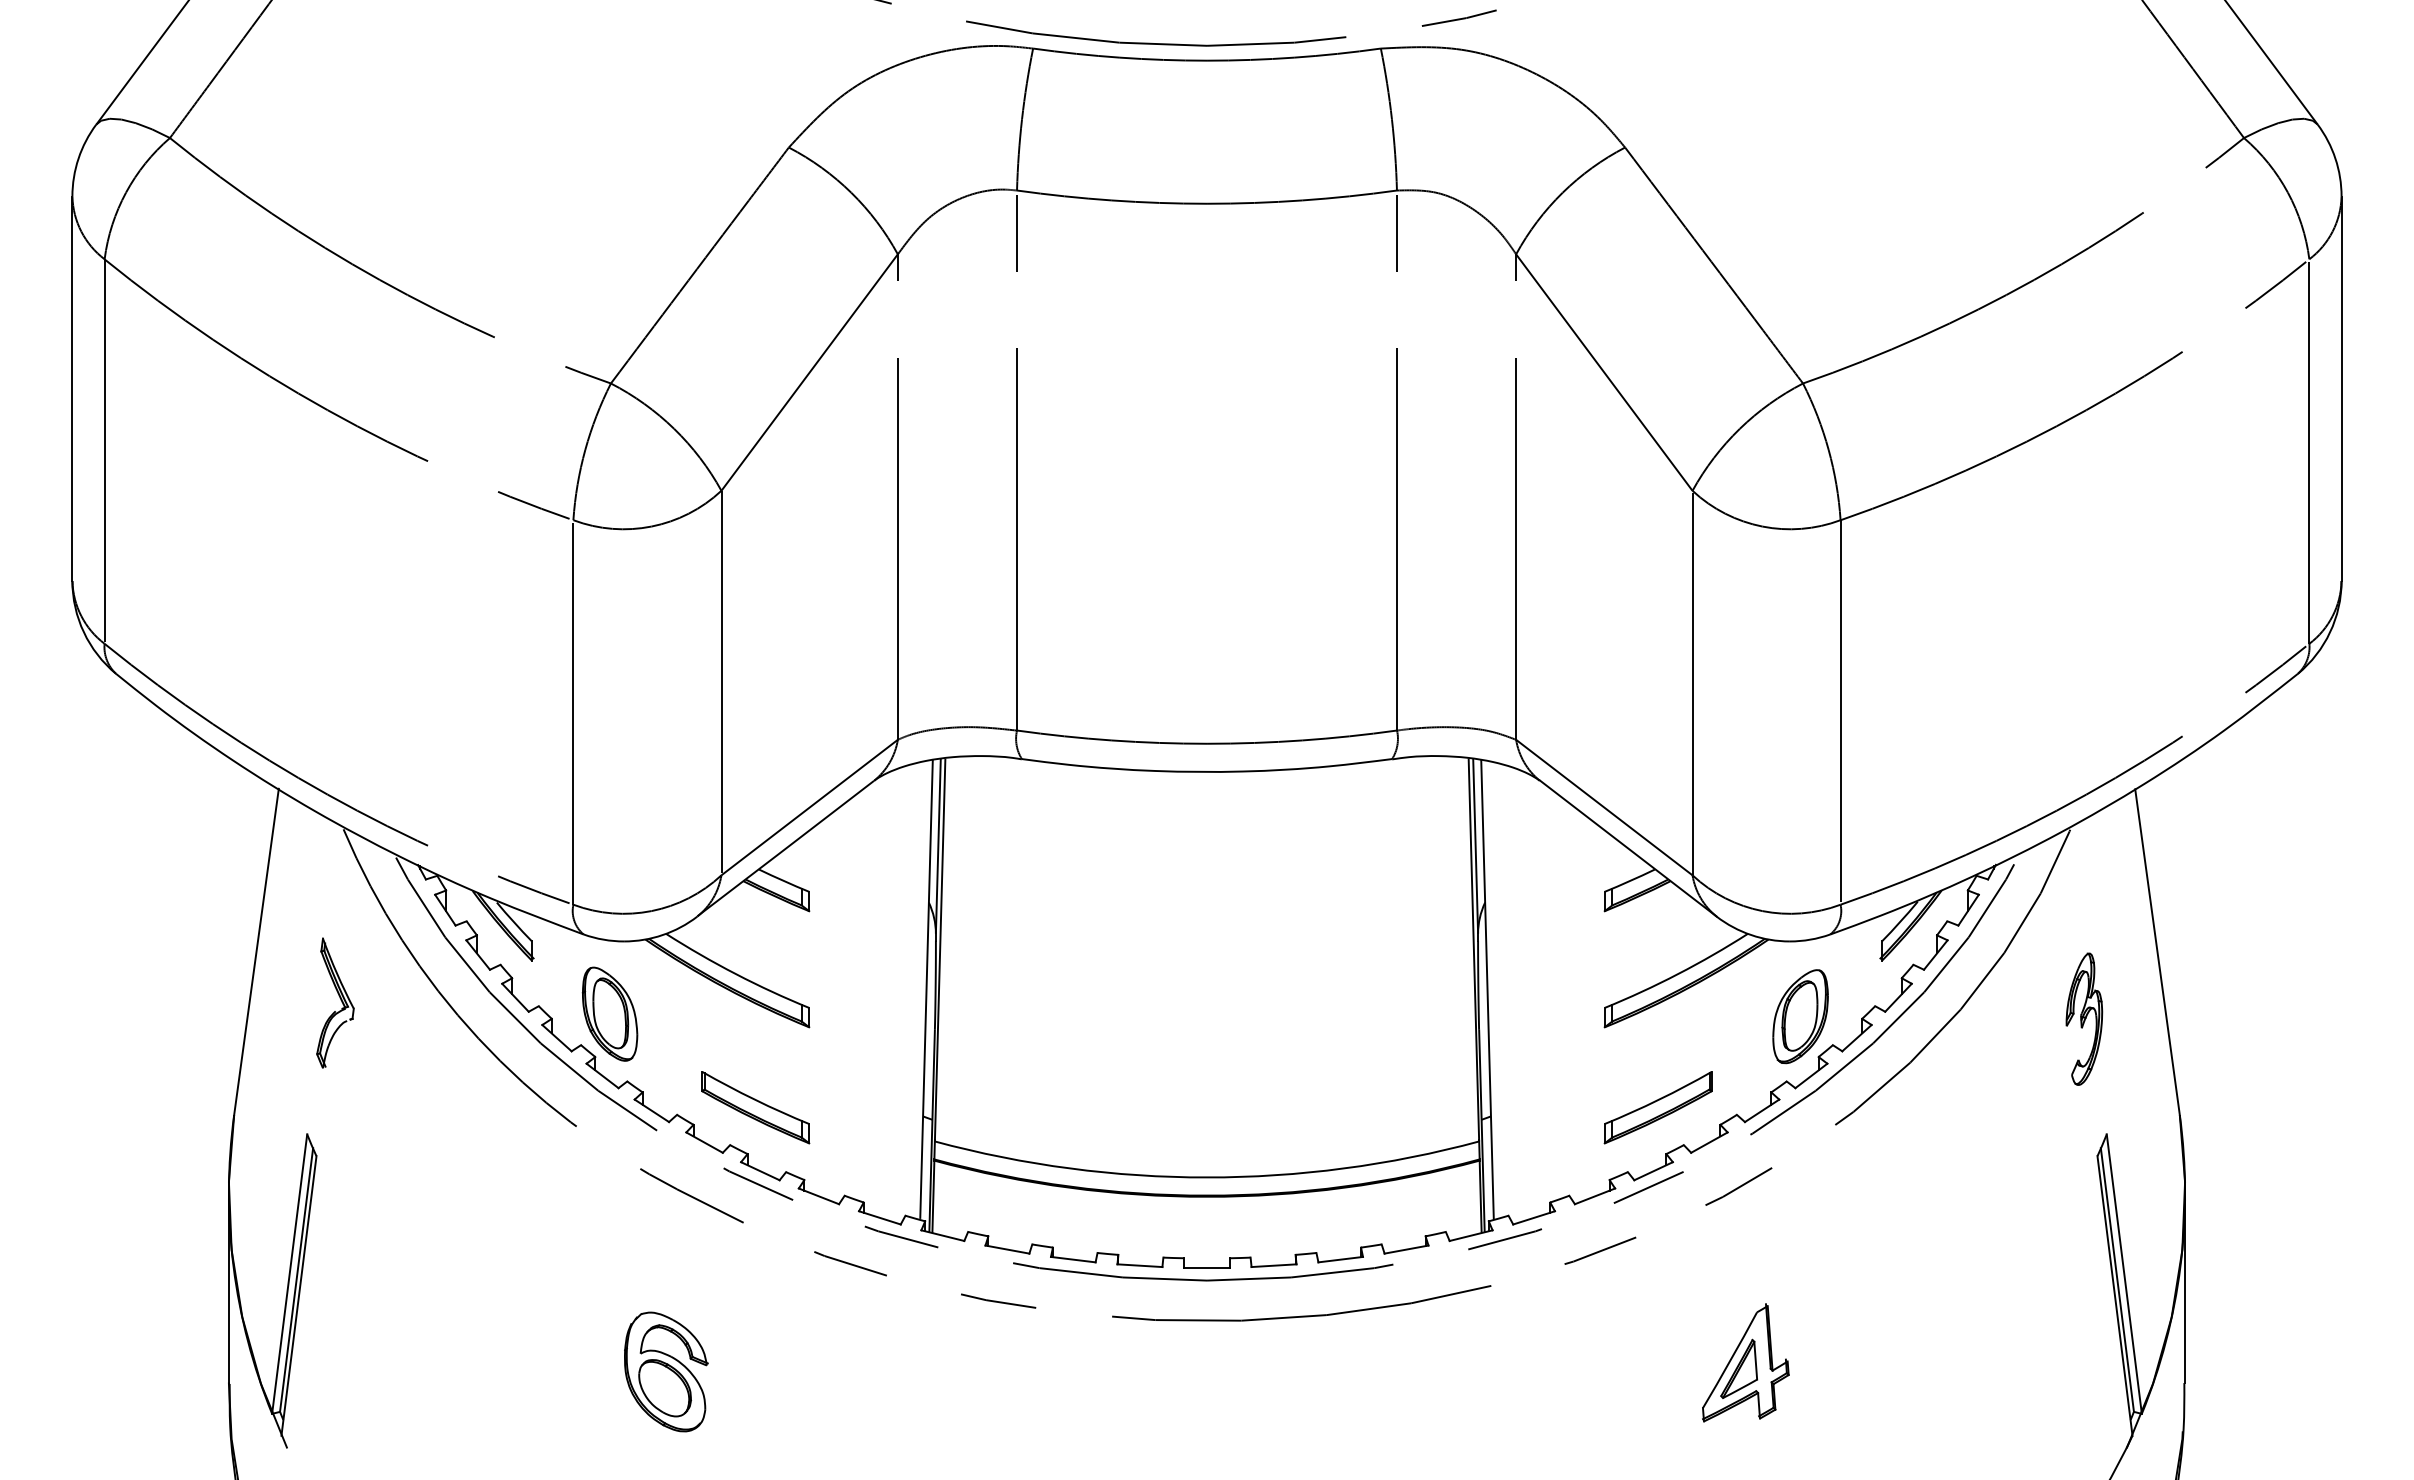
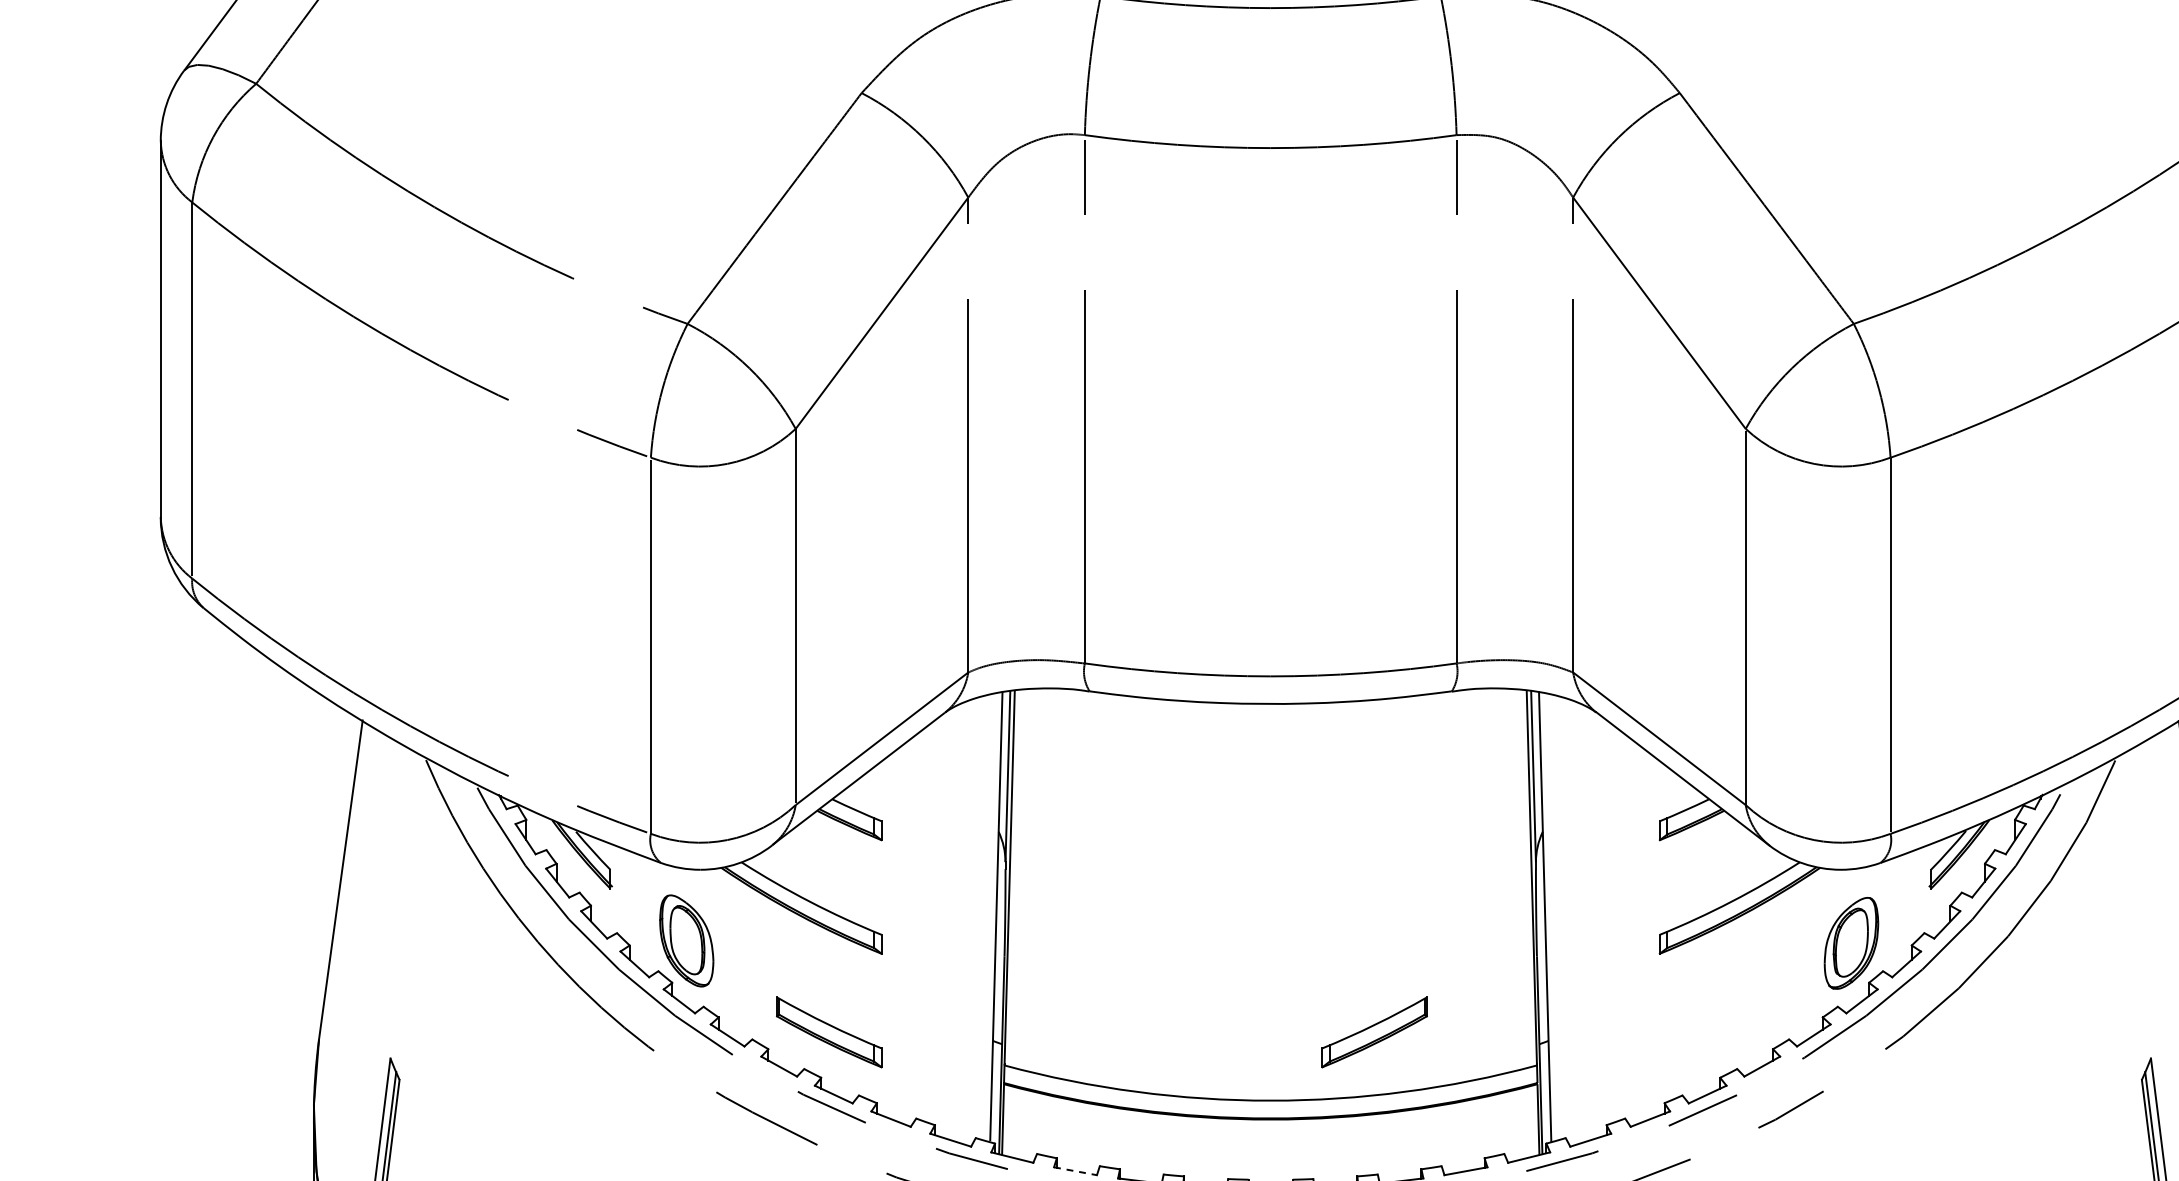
part: (335, 1002) -> (418, 929), removed
part: (2084, 1018) -> (2129, 945), removed
part: (1657, 1107) -> (1373, 1032), moved
line: (1007, 1249) -> (1075, 1171), solid -> dashed

